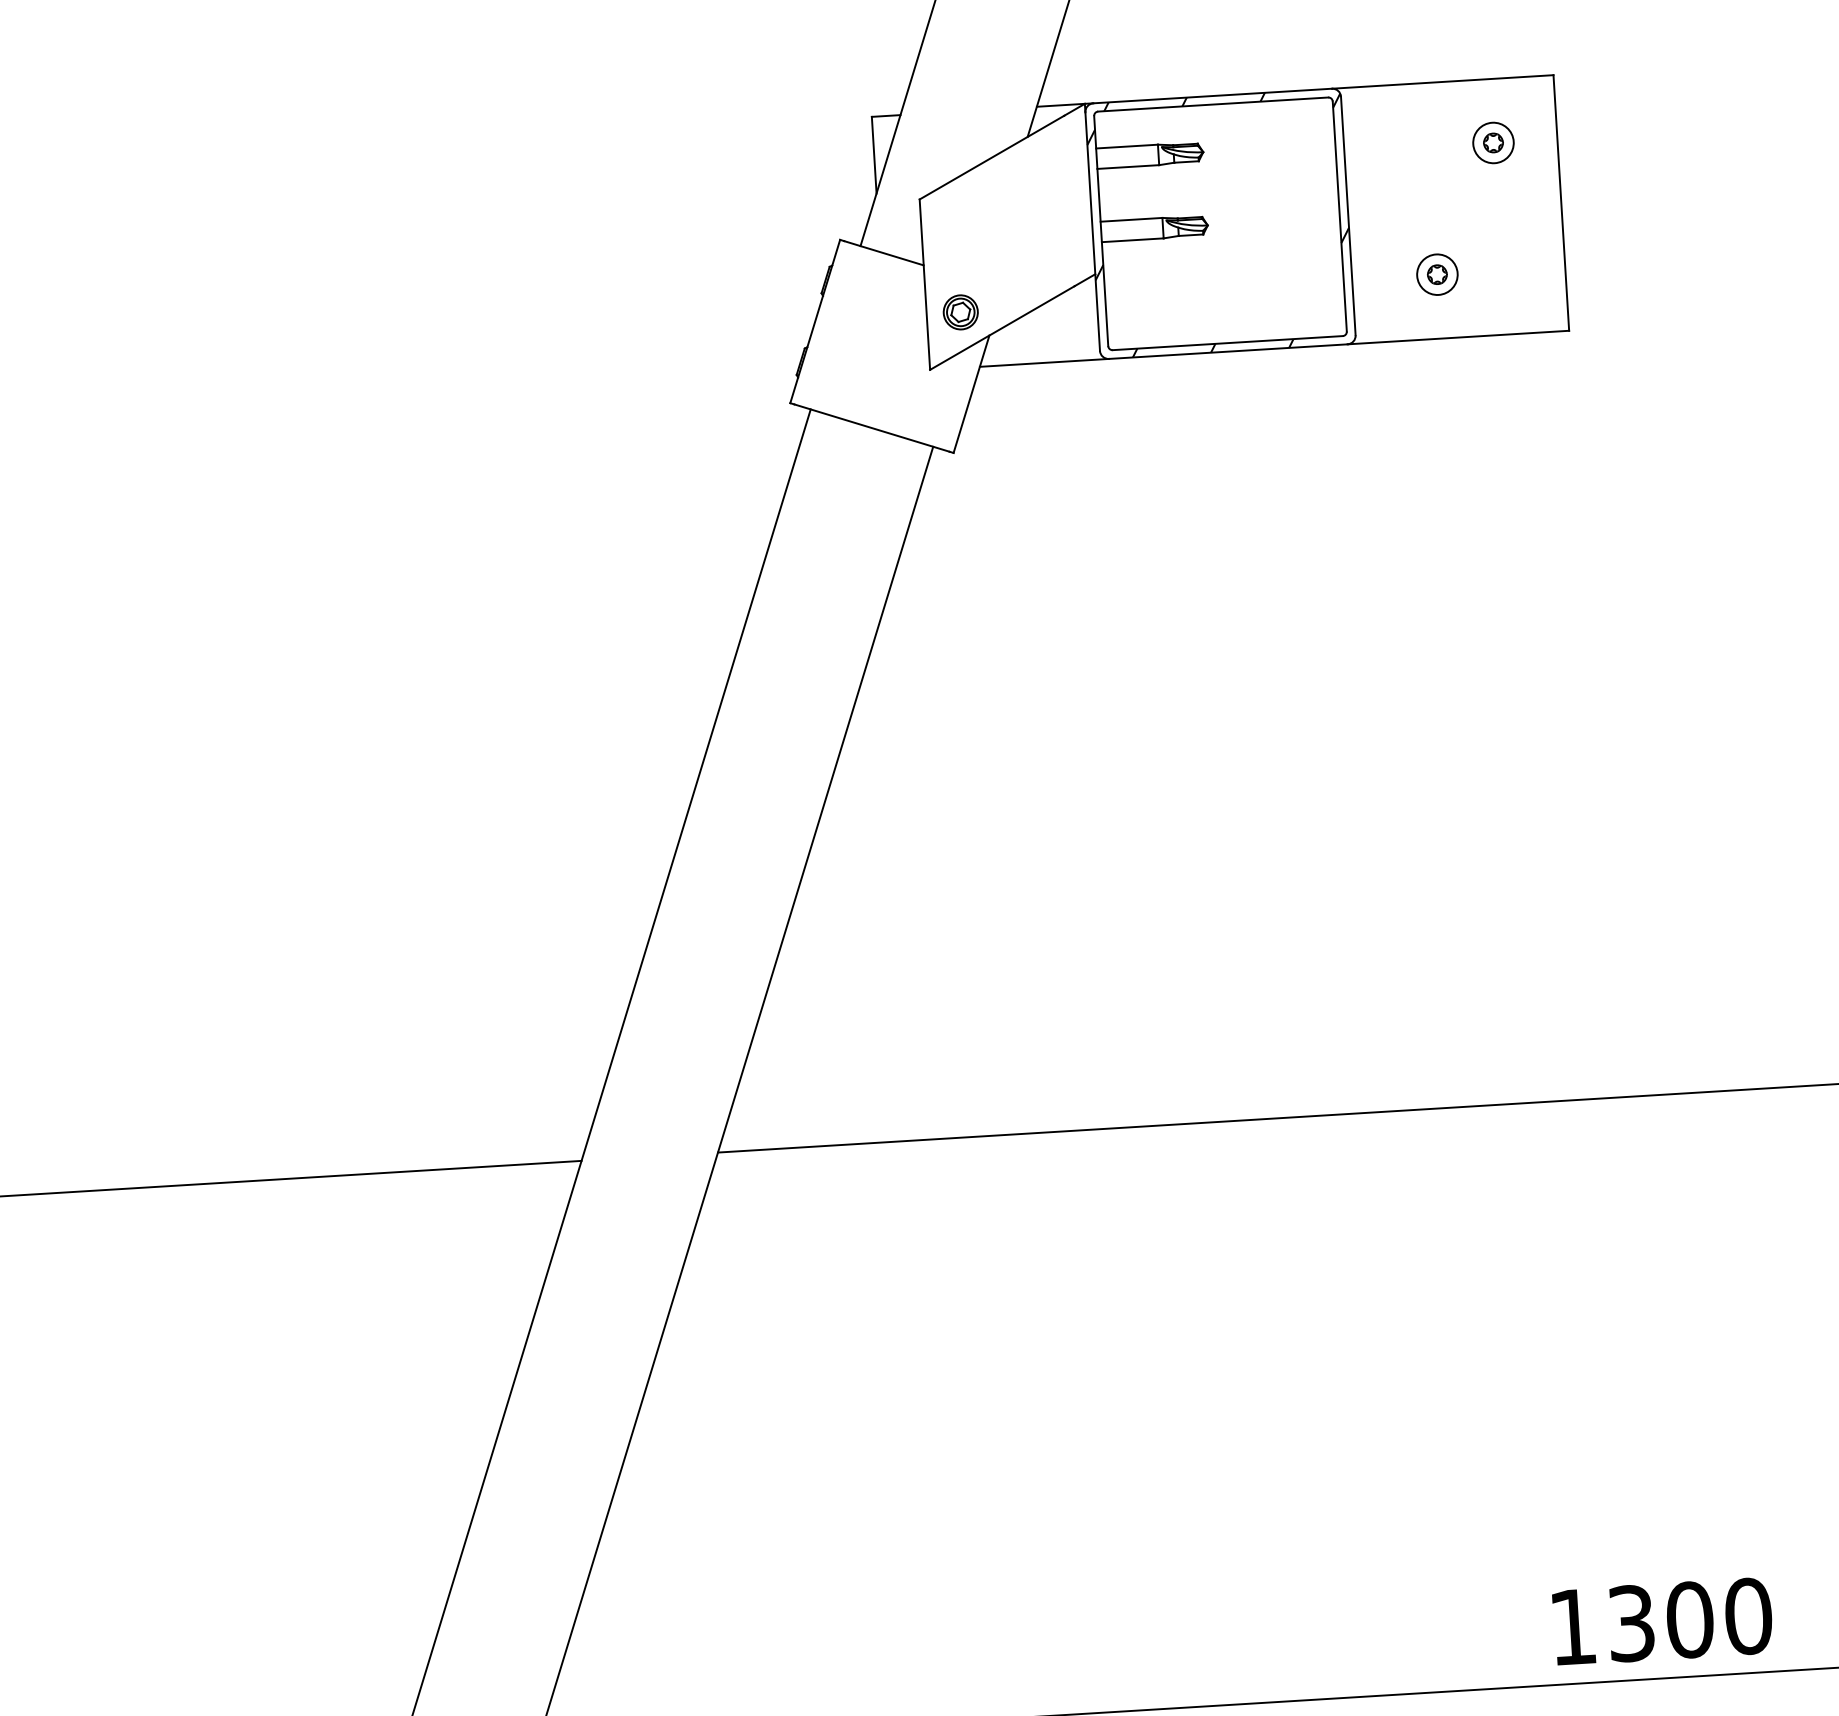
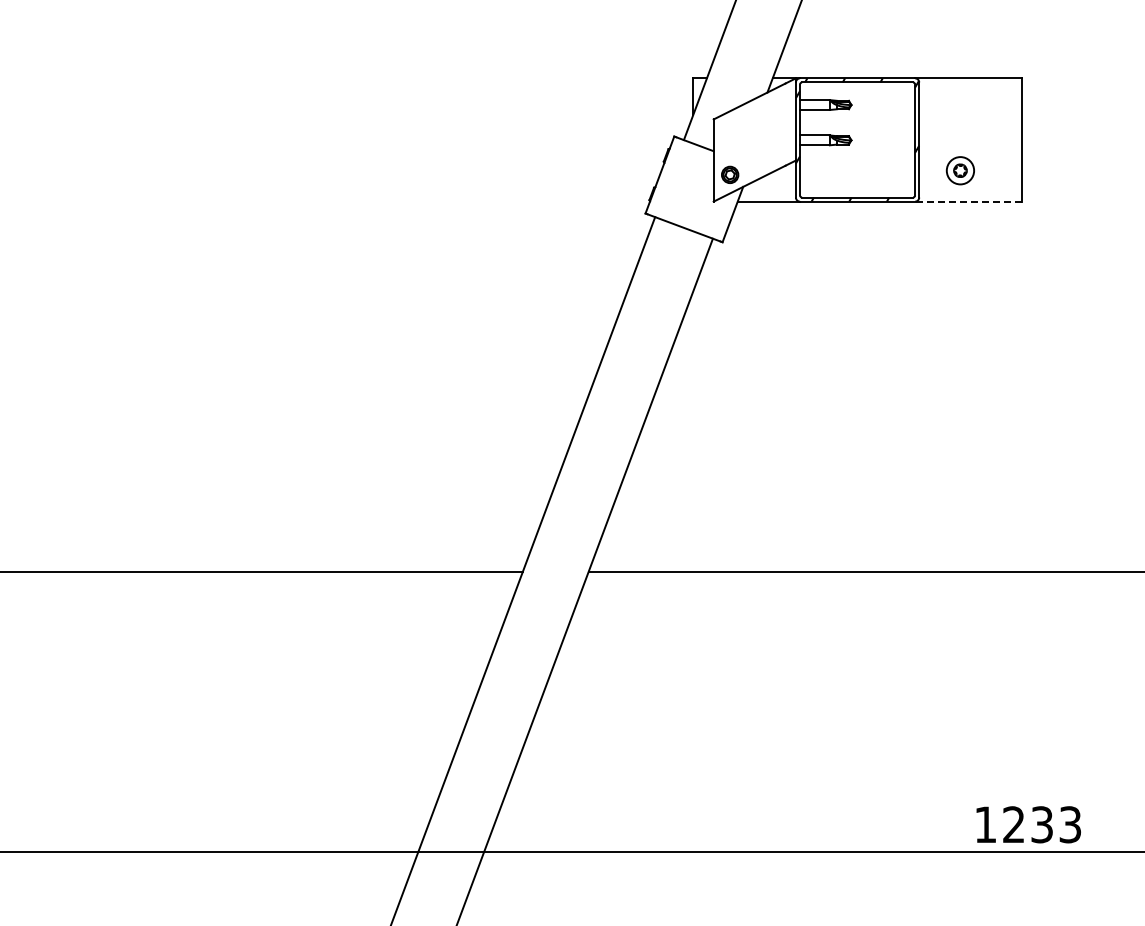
part: (1492, 141) -> (990, 108), removed
part: (1435, 274) -> (959, 170), size x1.4
line: (1458, 337) -> (968, 201), solid -> dashed
text: (1690, 1619) -> (1042, 824), 1300 -> 1233

